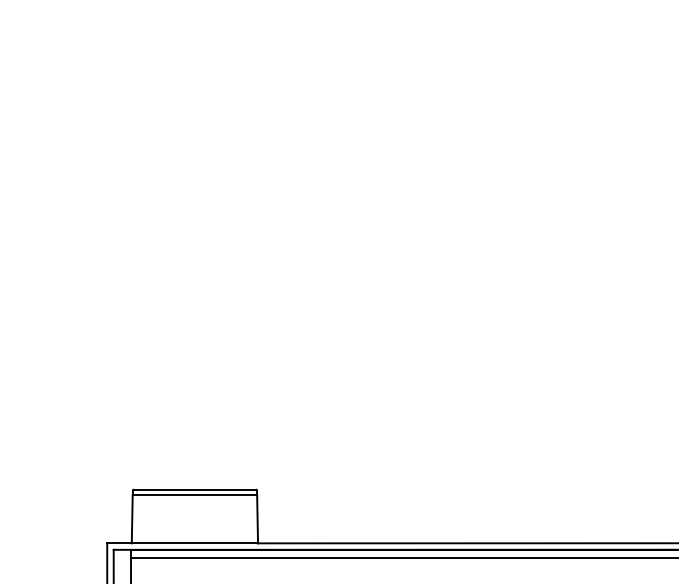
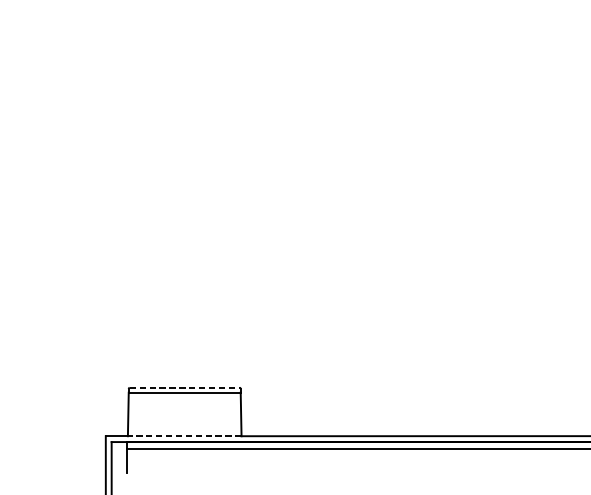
line: (195, 489) -> (185, 387), solid -> dashed
line: (194, 543) -> (184, 436), solid -> dashed

